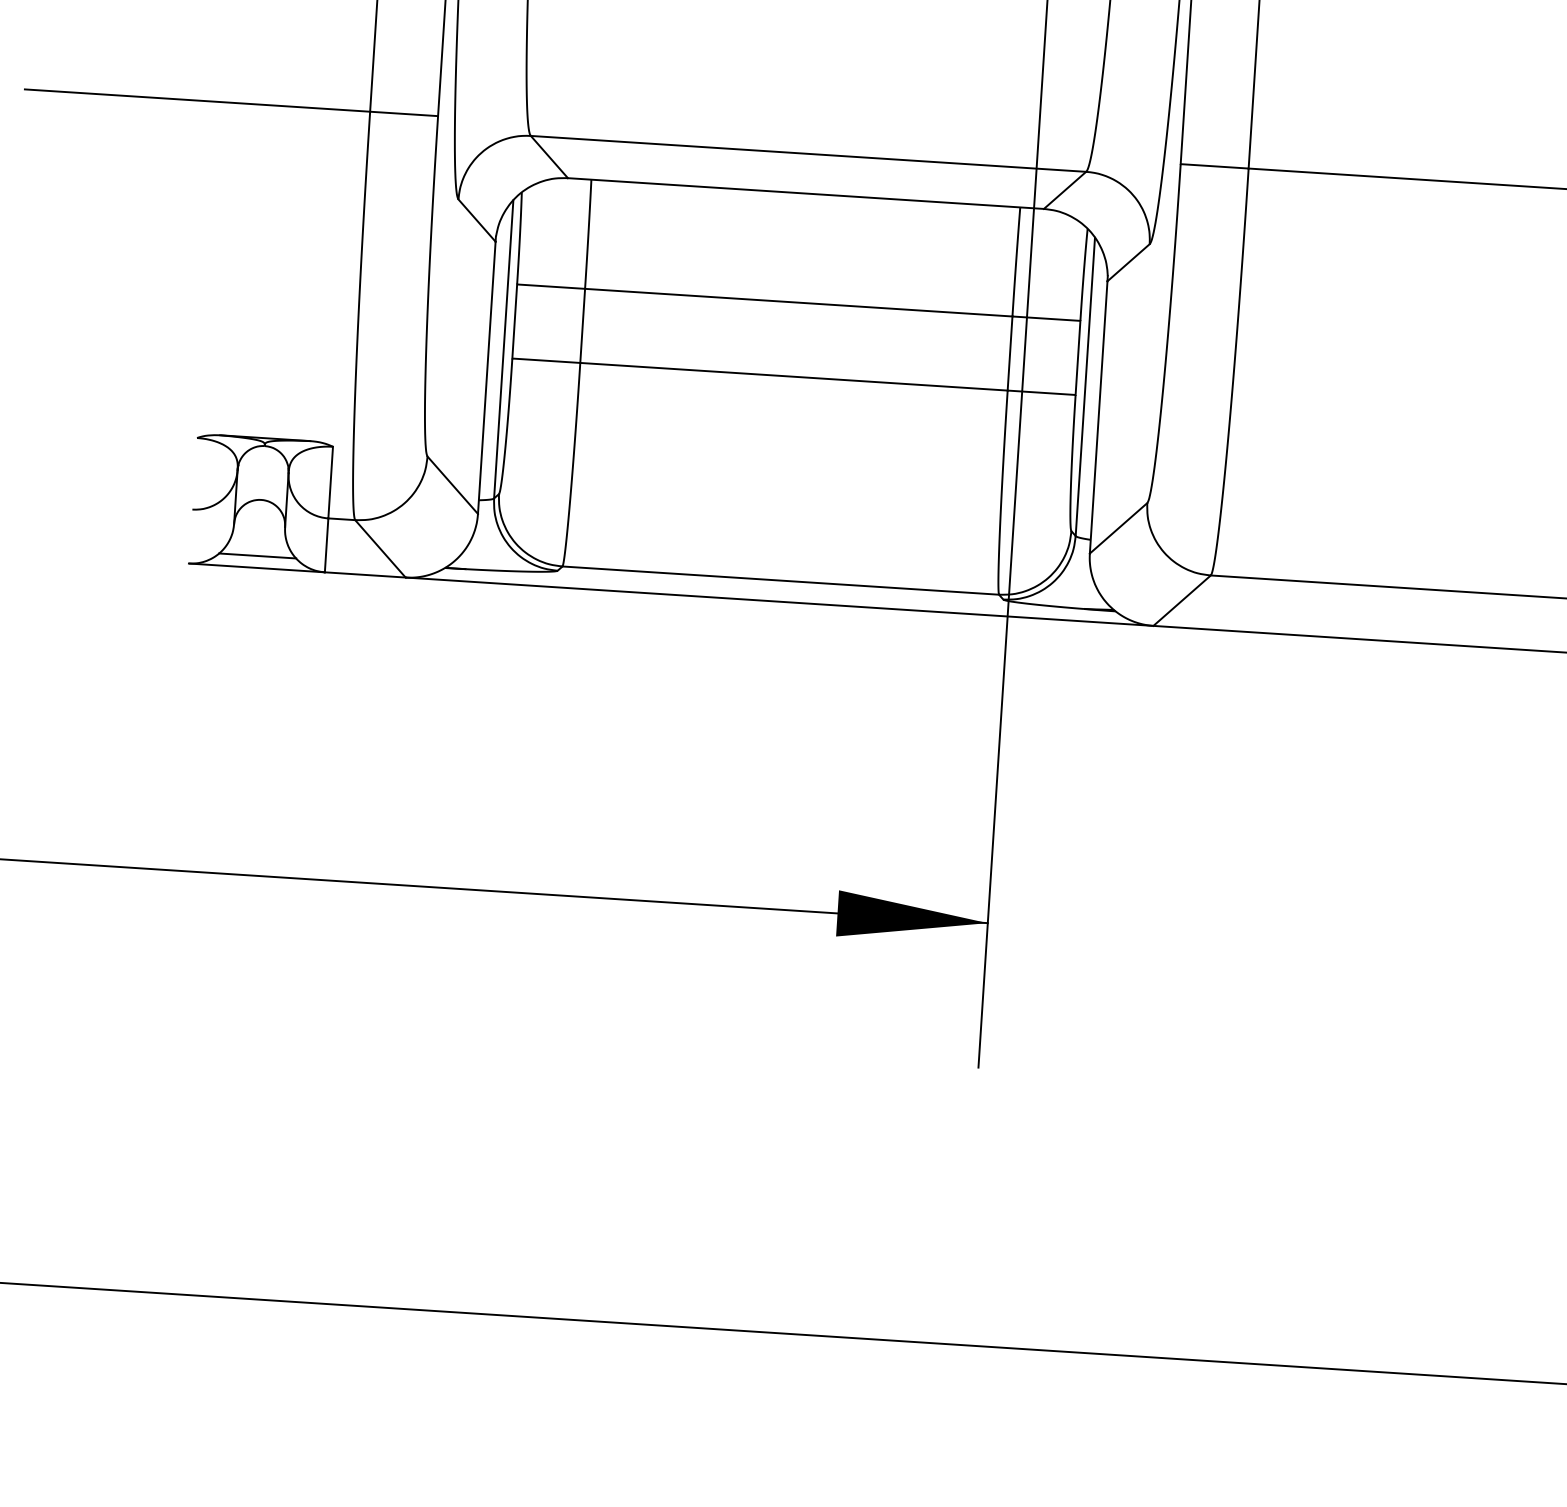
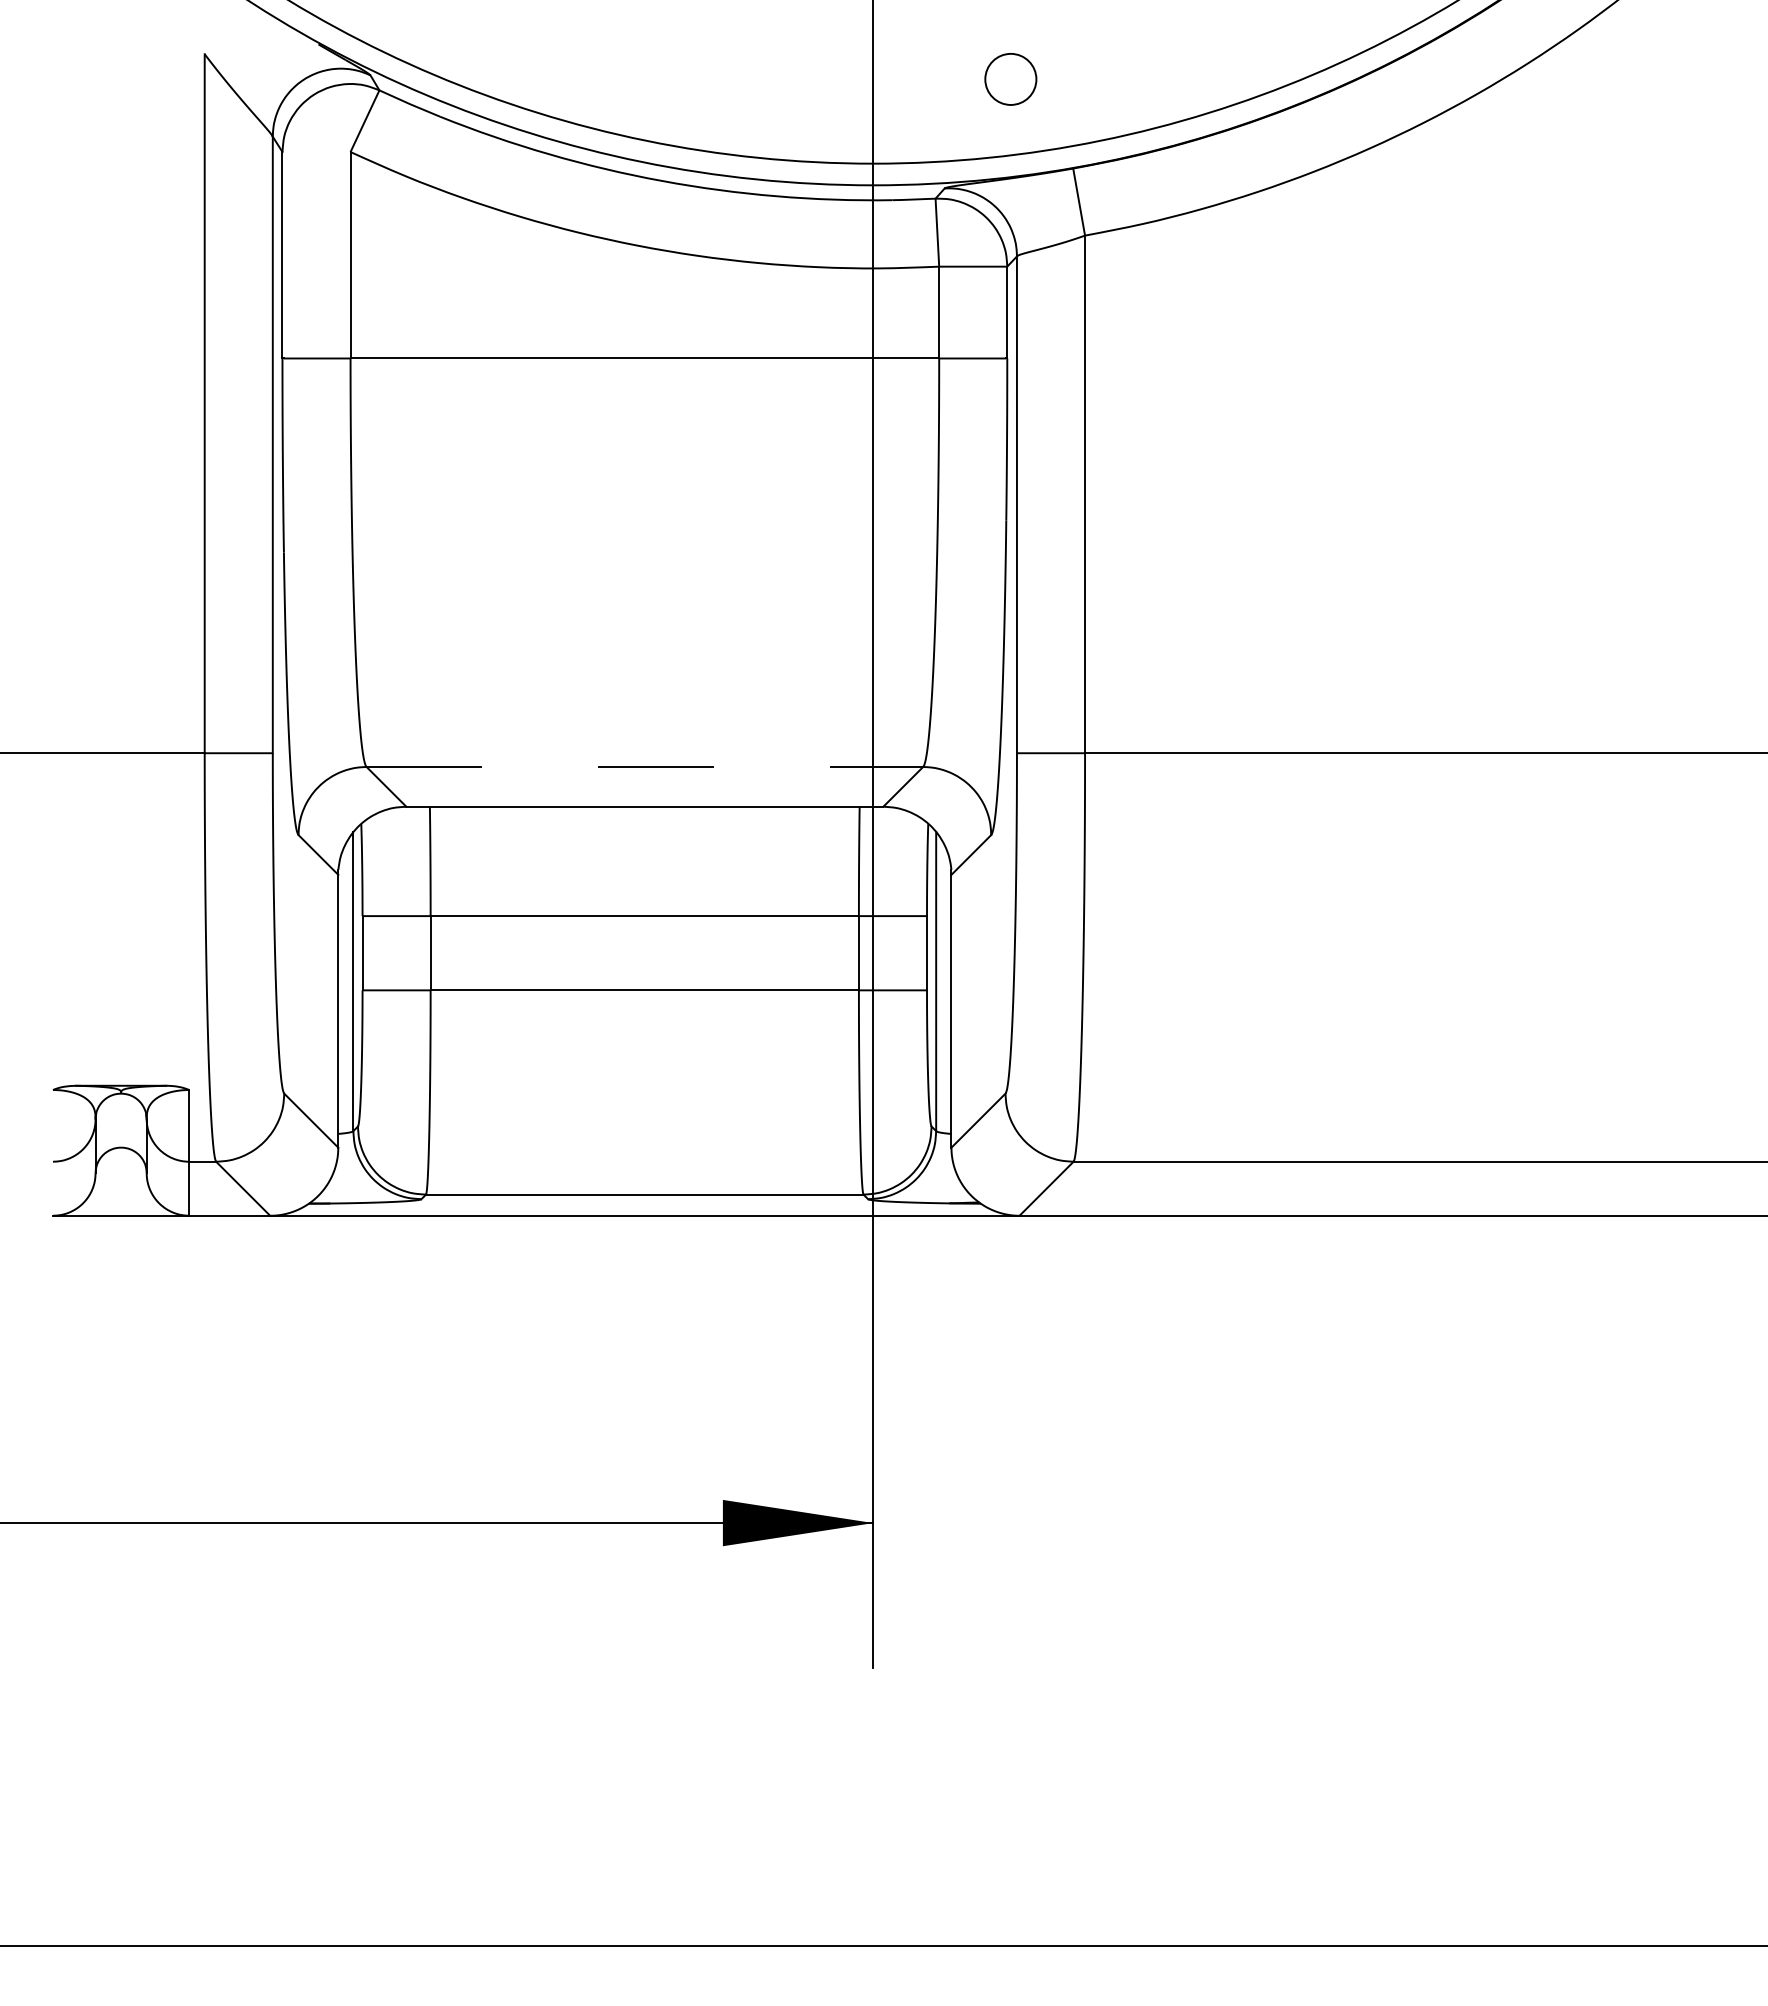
line: (809, 154) -> (645, 767), solid -> dashed
line: (257, 555) -> (120, 1203), removed

